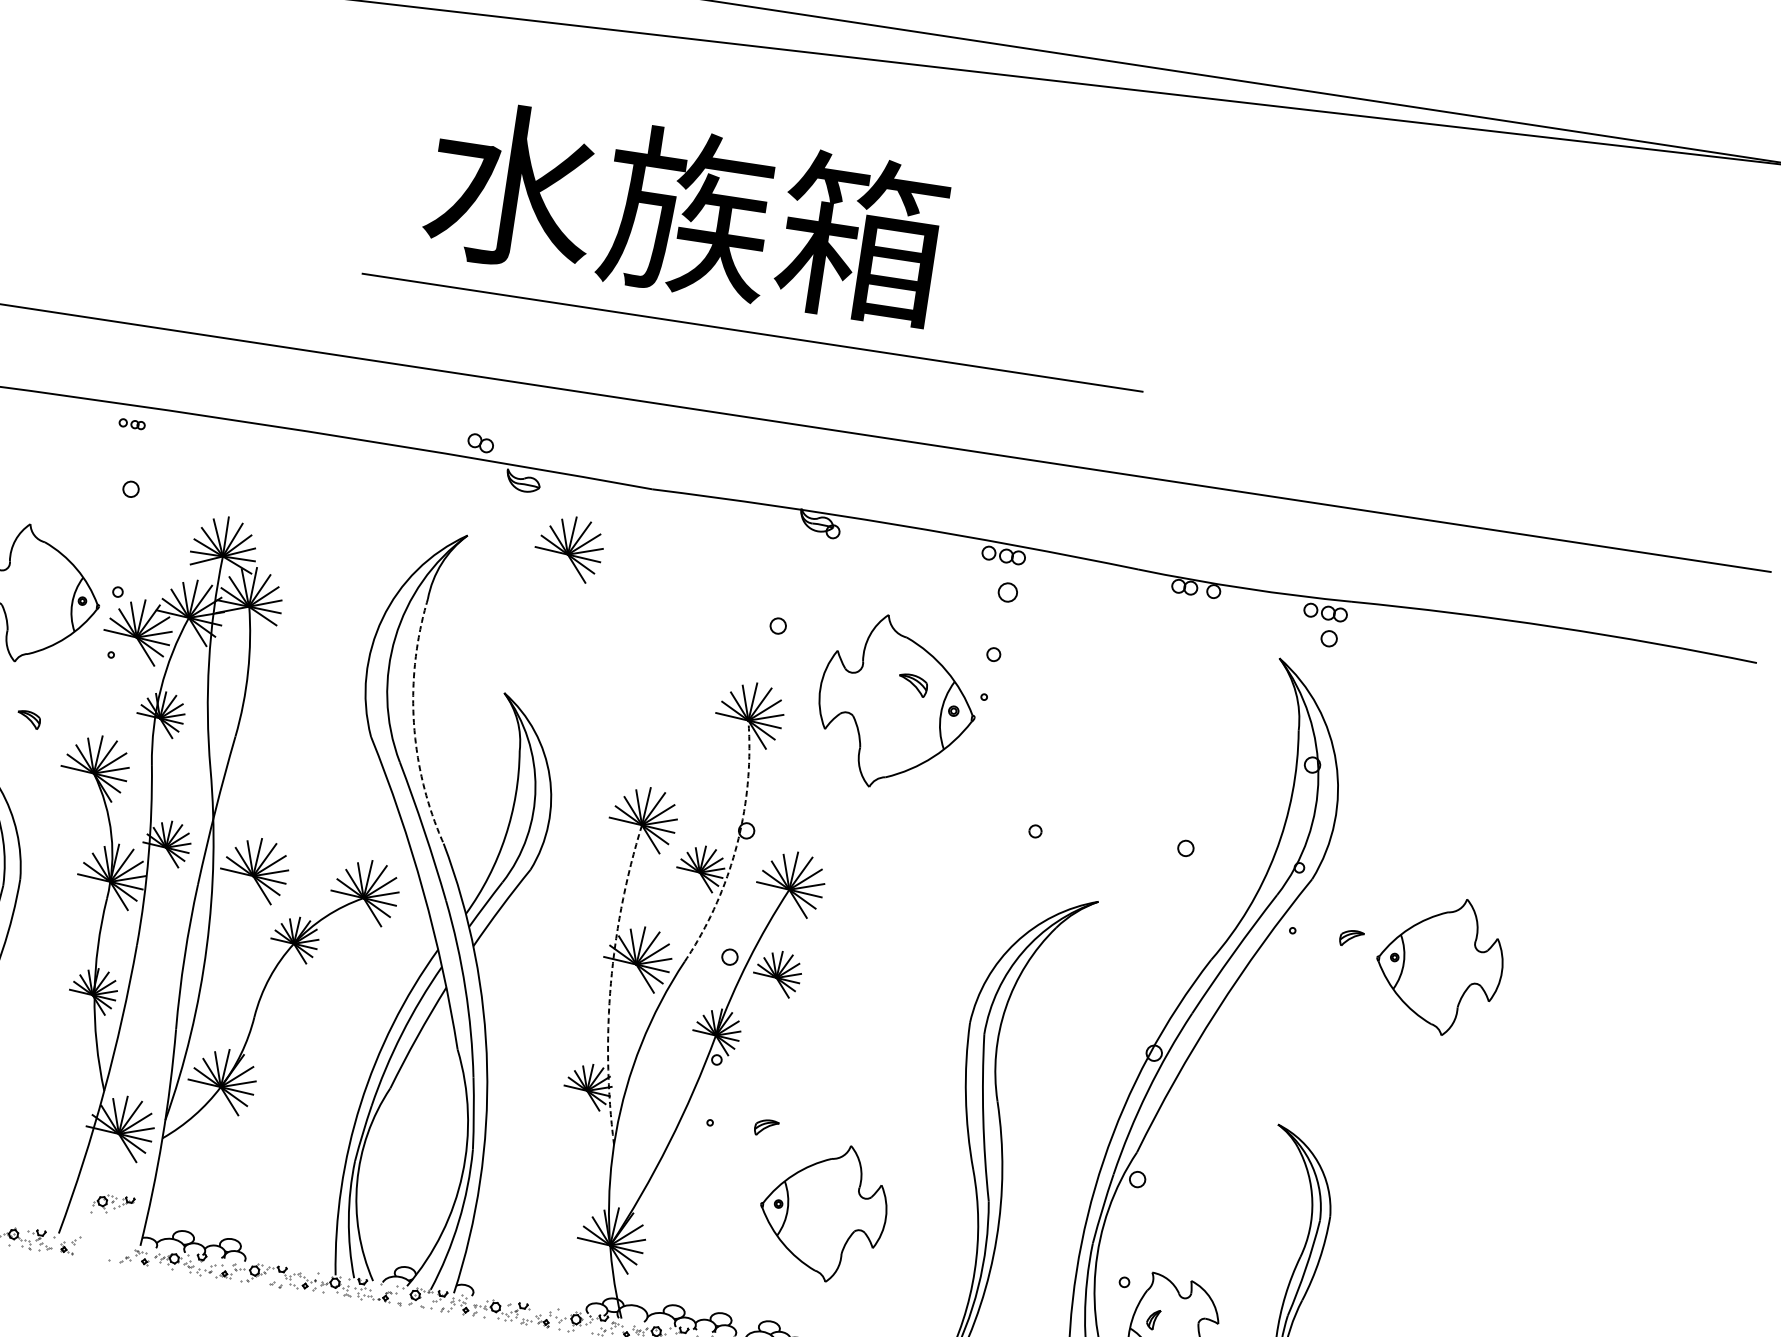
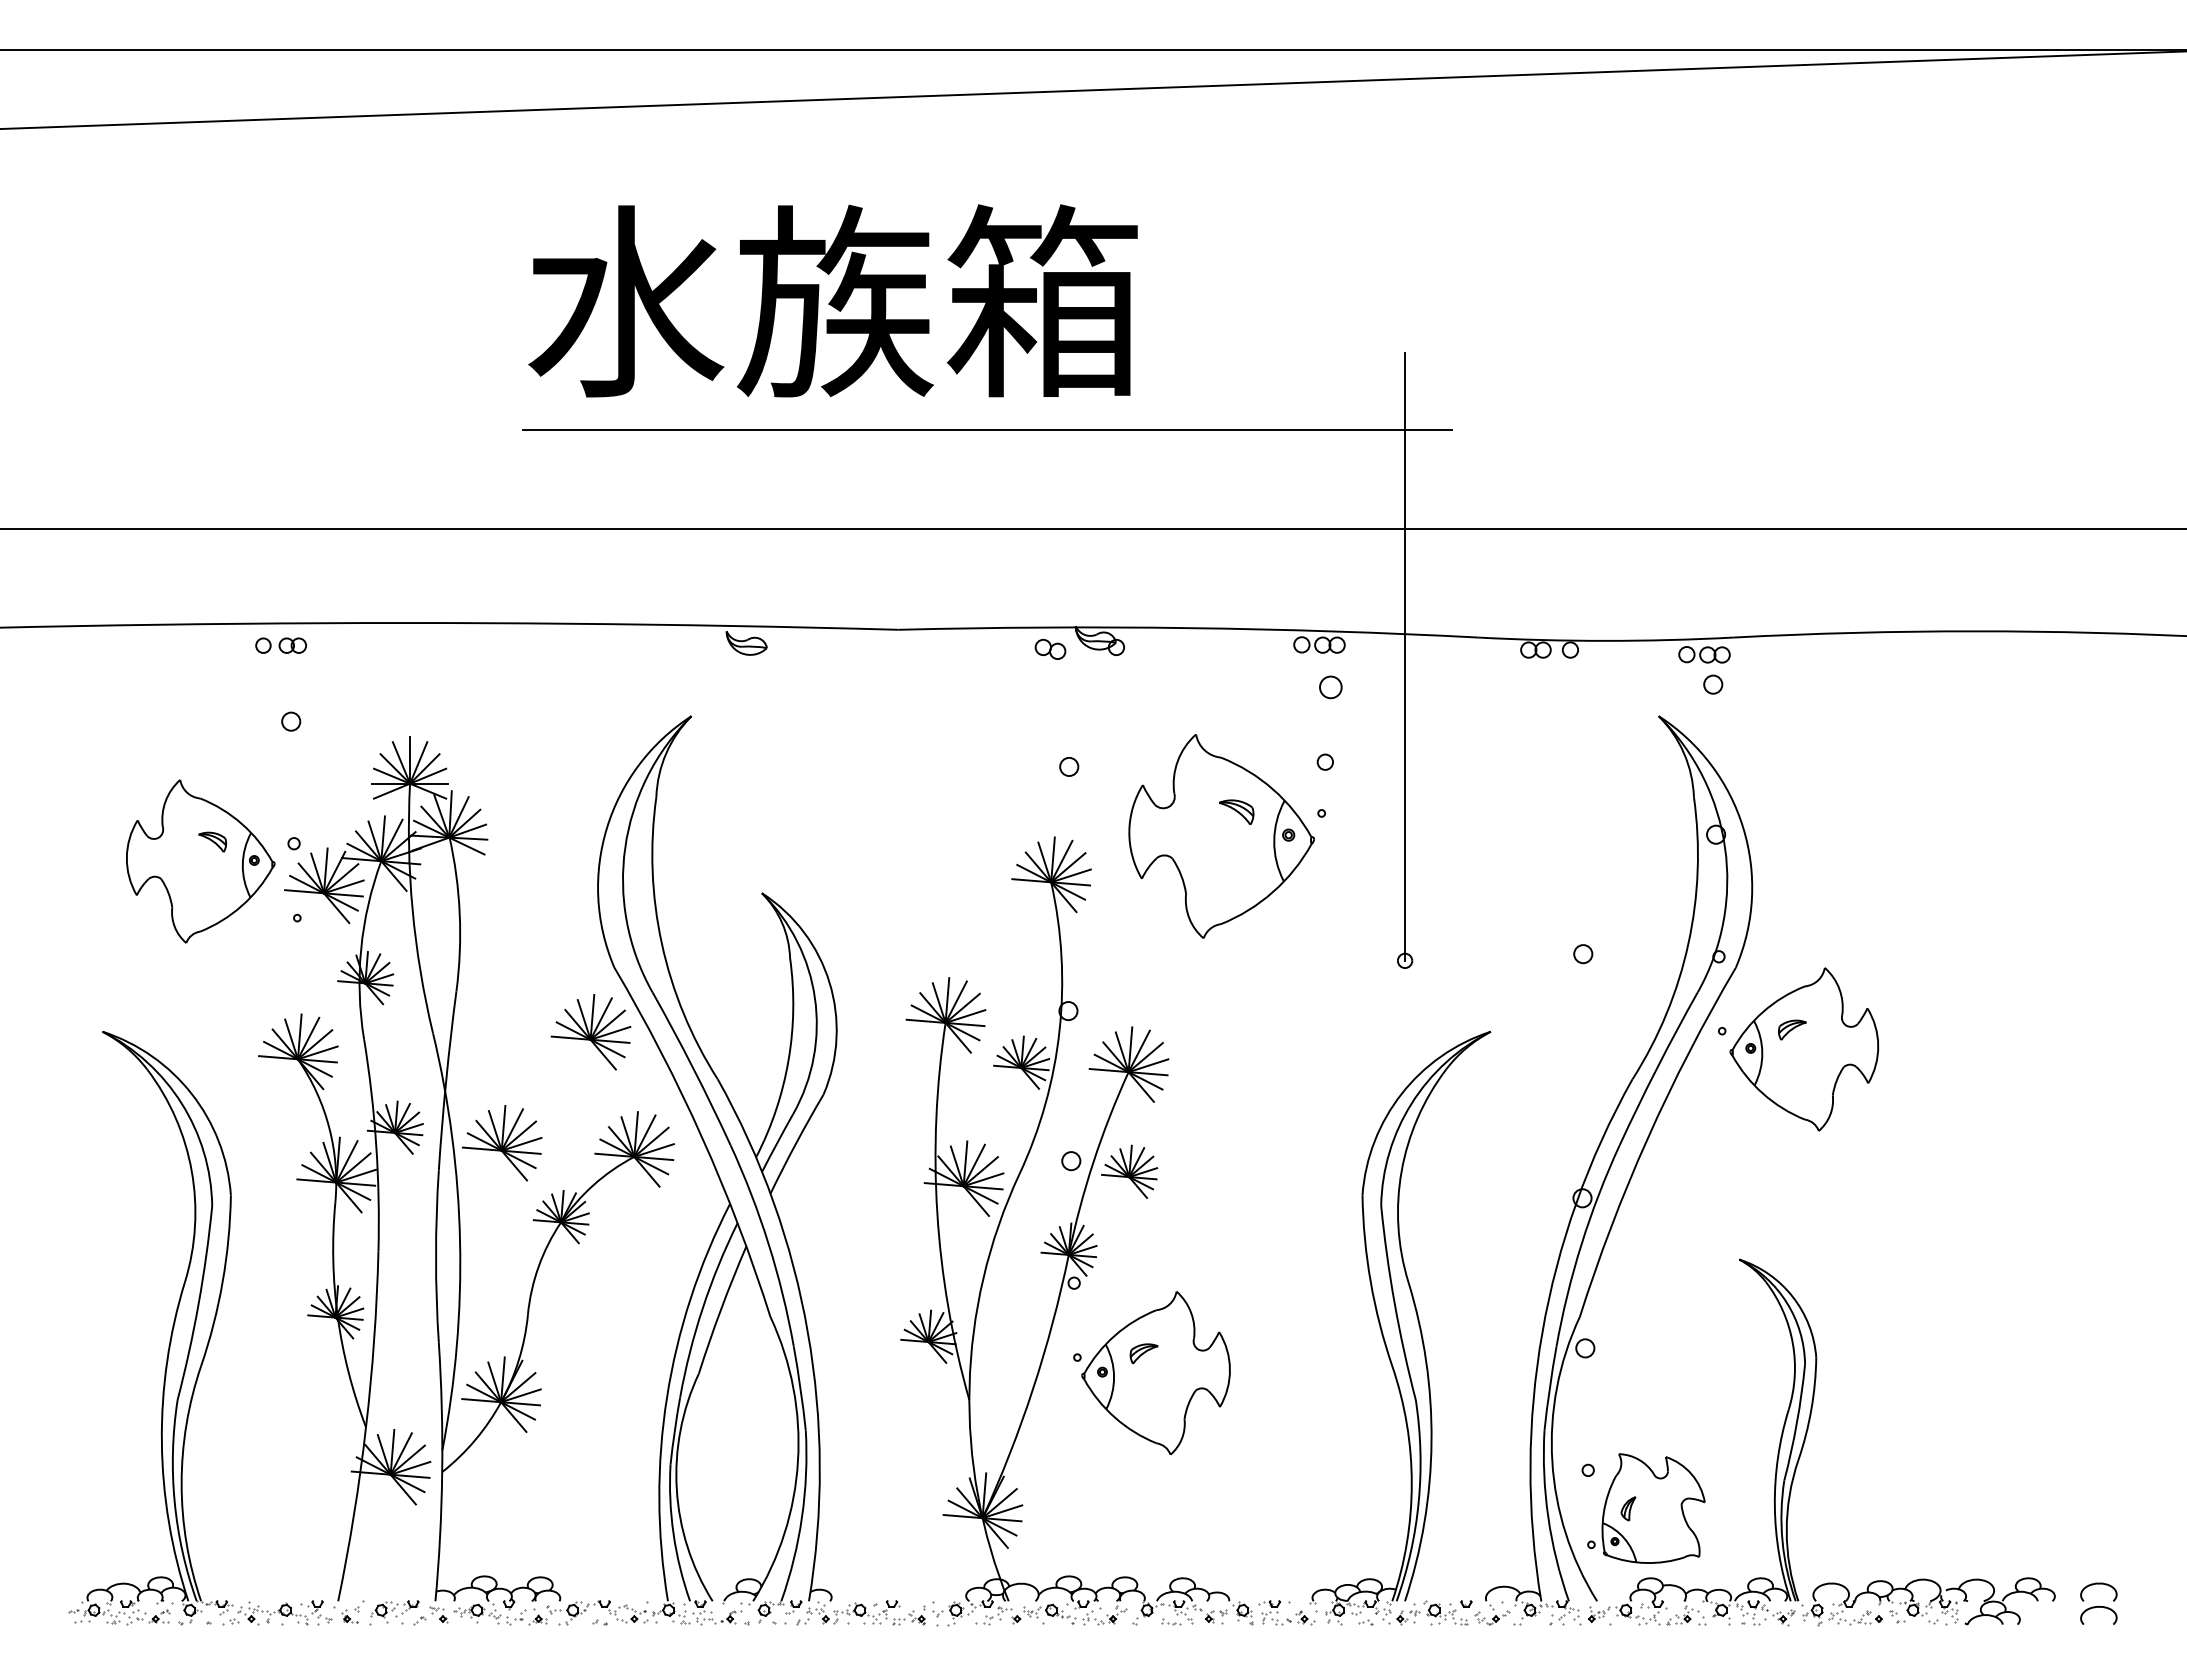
text: (685, 211) -> (832, 300), moved
part: (131, 424) -> (280, 645), size x1.67
part: (480, 442) -> (1050, 648), moved
part: (568, 548) -> (590, 1032), moved
line: (1074, 576) -> (1405, 656), added
part: (28, 719) -> (212, 841), moved
arc: (413, 722) -> (661, 943), dashed -> solid
arc: (736, 846) -> (1059, 1030), dashed -> solid
part: (1439, 965) -> (1804, 1049), moved
arc: (611, 983) -> (937, 1212), dashed -> solid
part: (113, 1205) -> (394, 1612), moved
part: (822, 1211) -> (1155, 1373), moved

